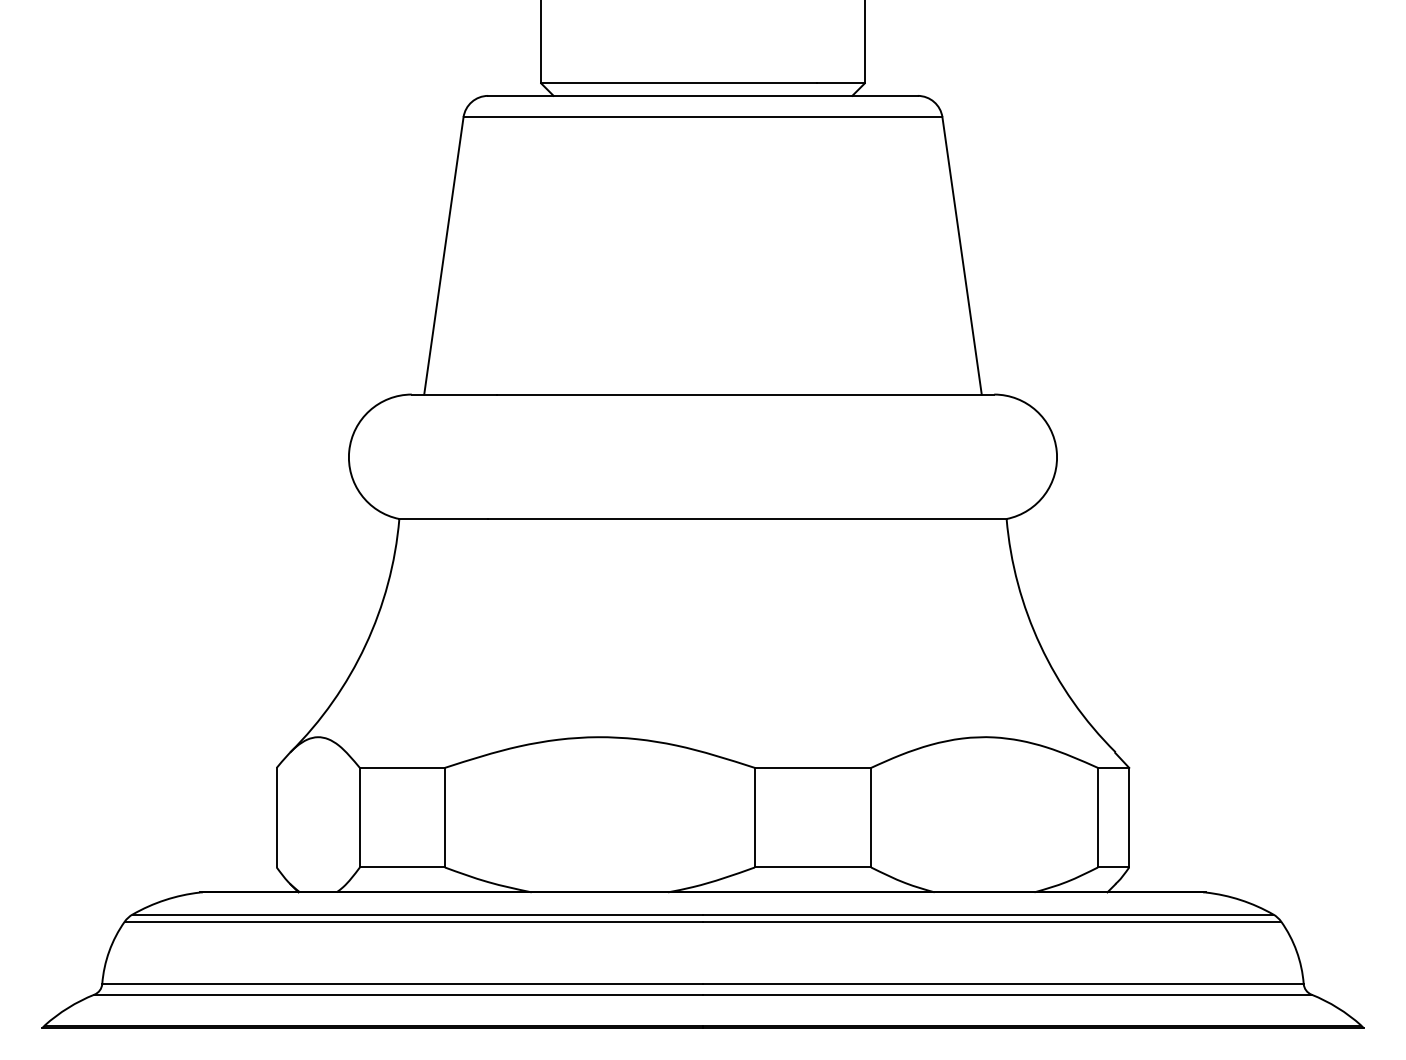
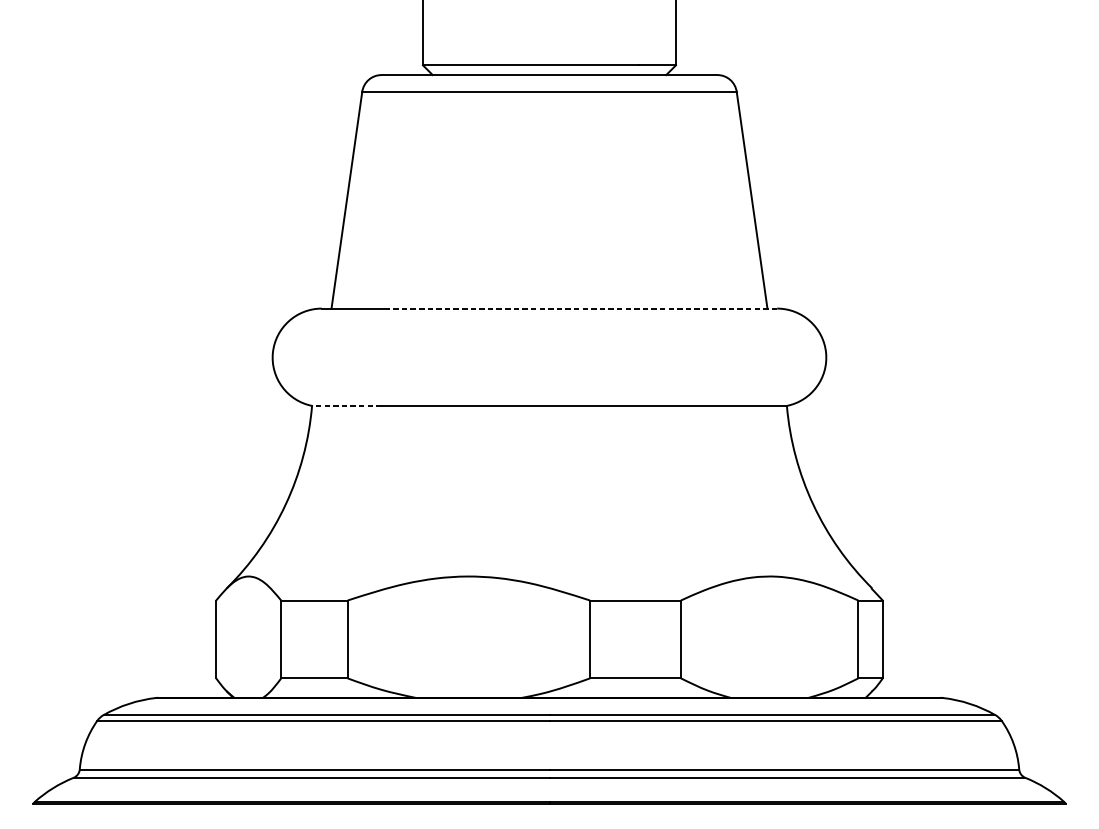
line: (745, 394) -> (582, 308), solid -> dashed
line: (443, 519) -> (346, 406), solid -> dashed

